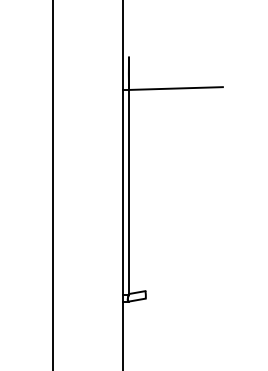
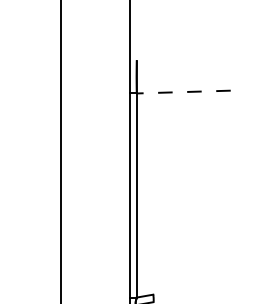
line: (175, 88) -> (183, 92), solid -> dashed

